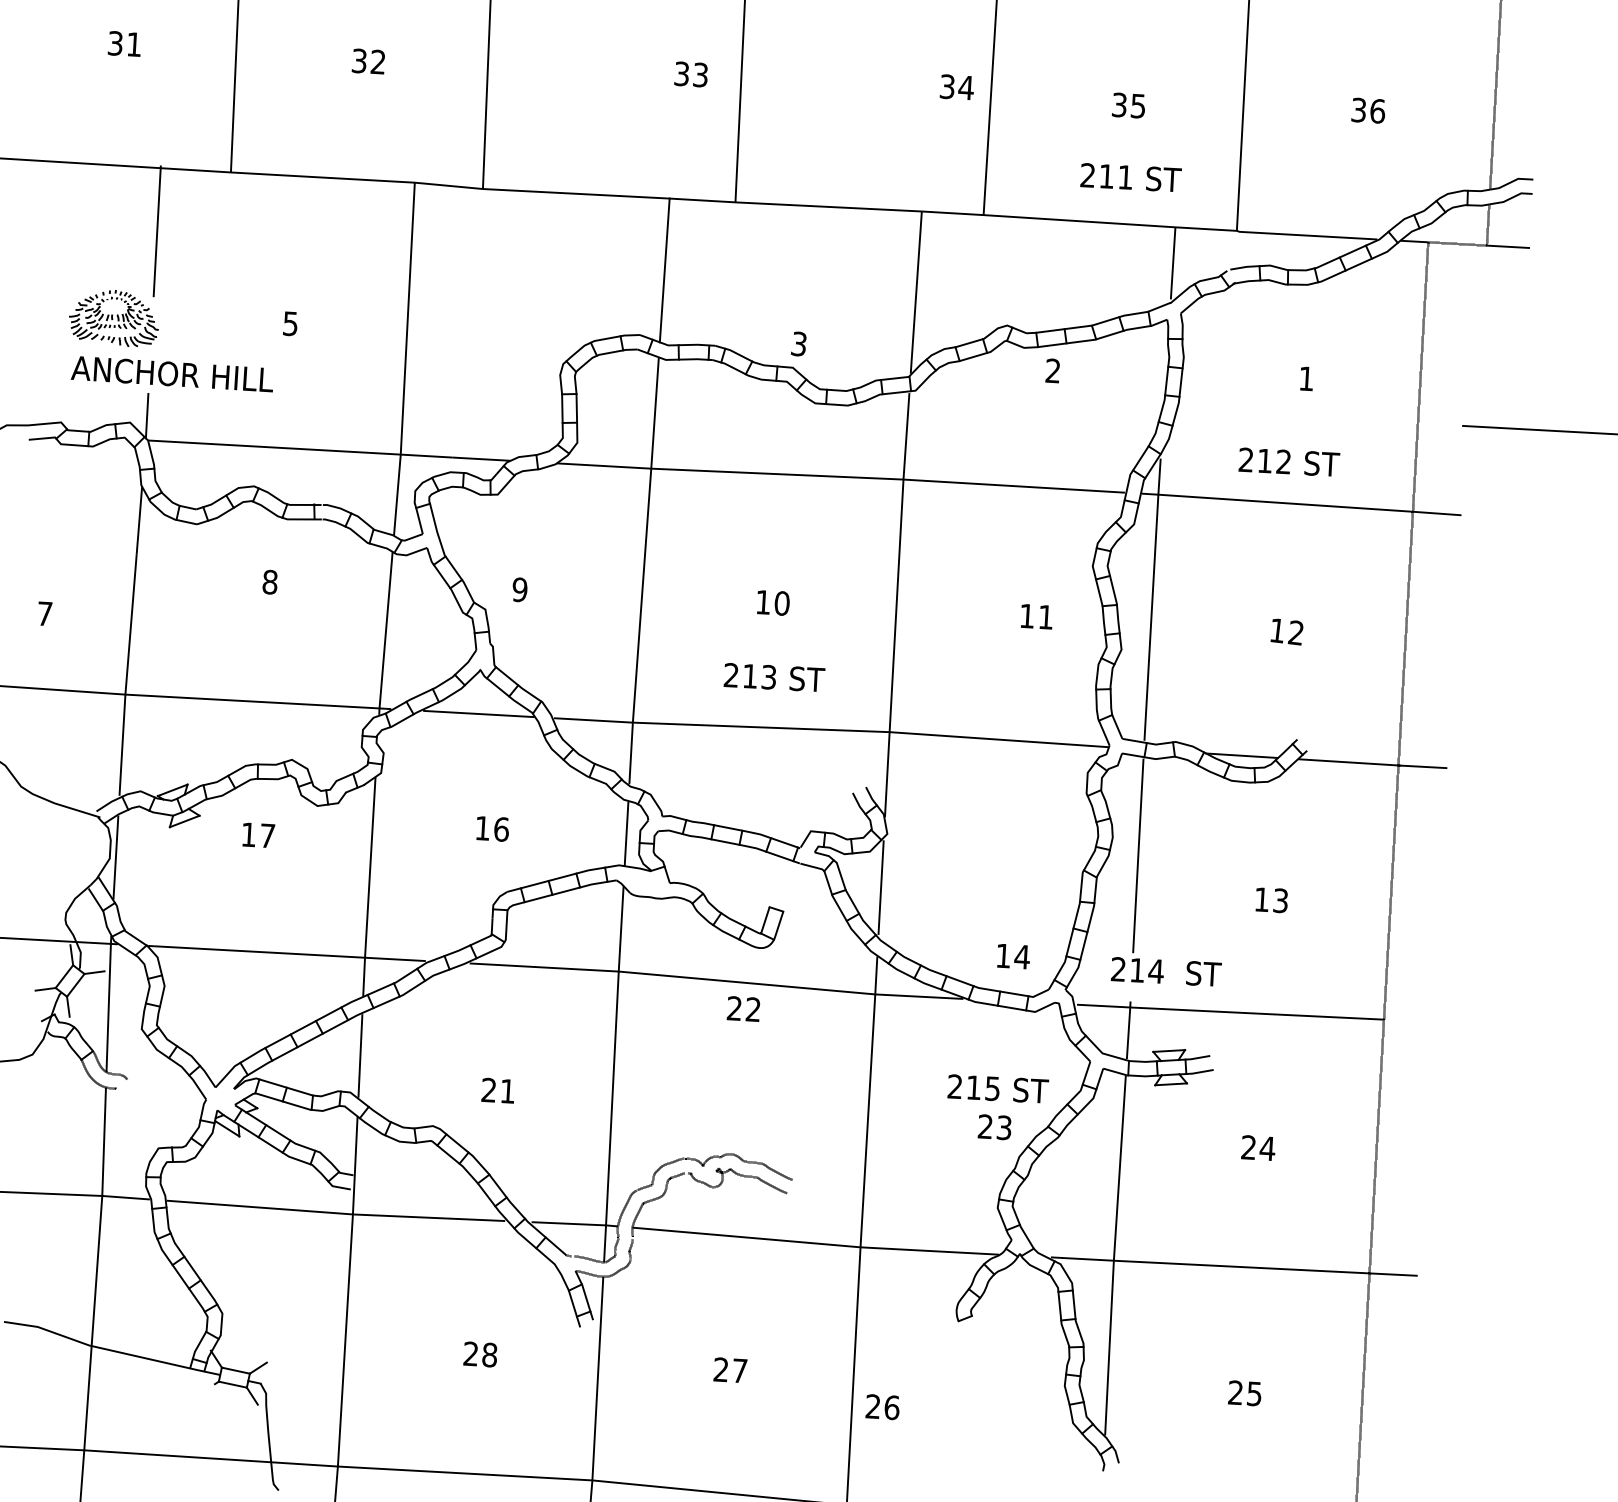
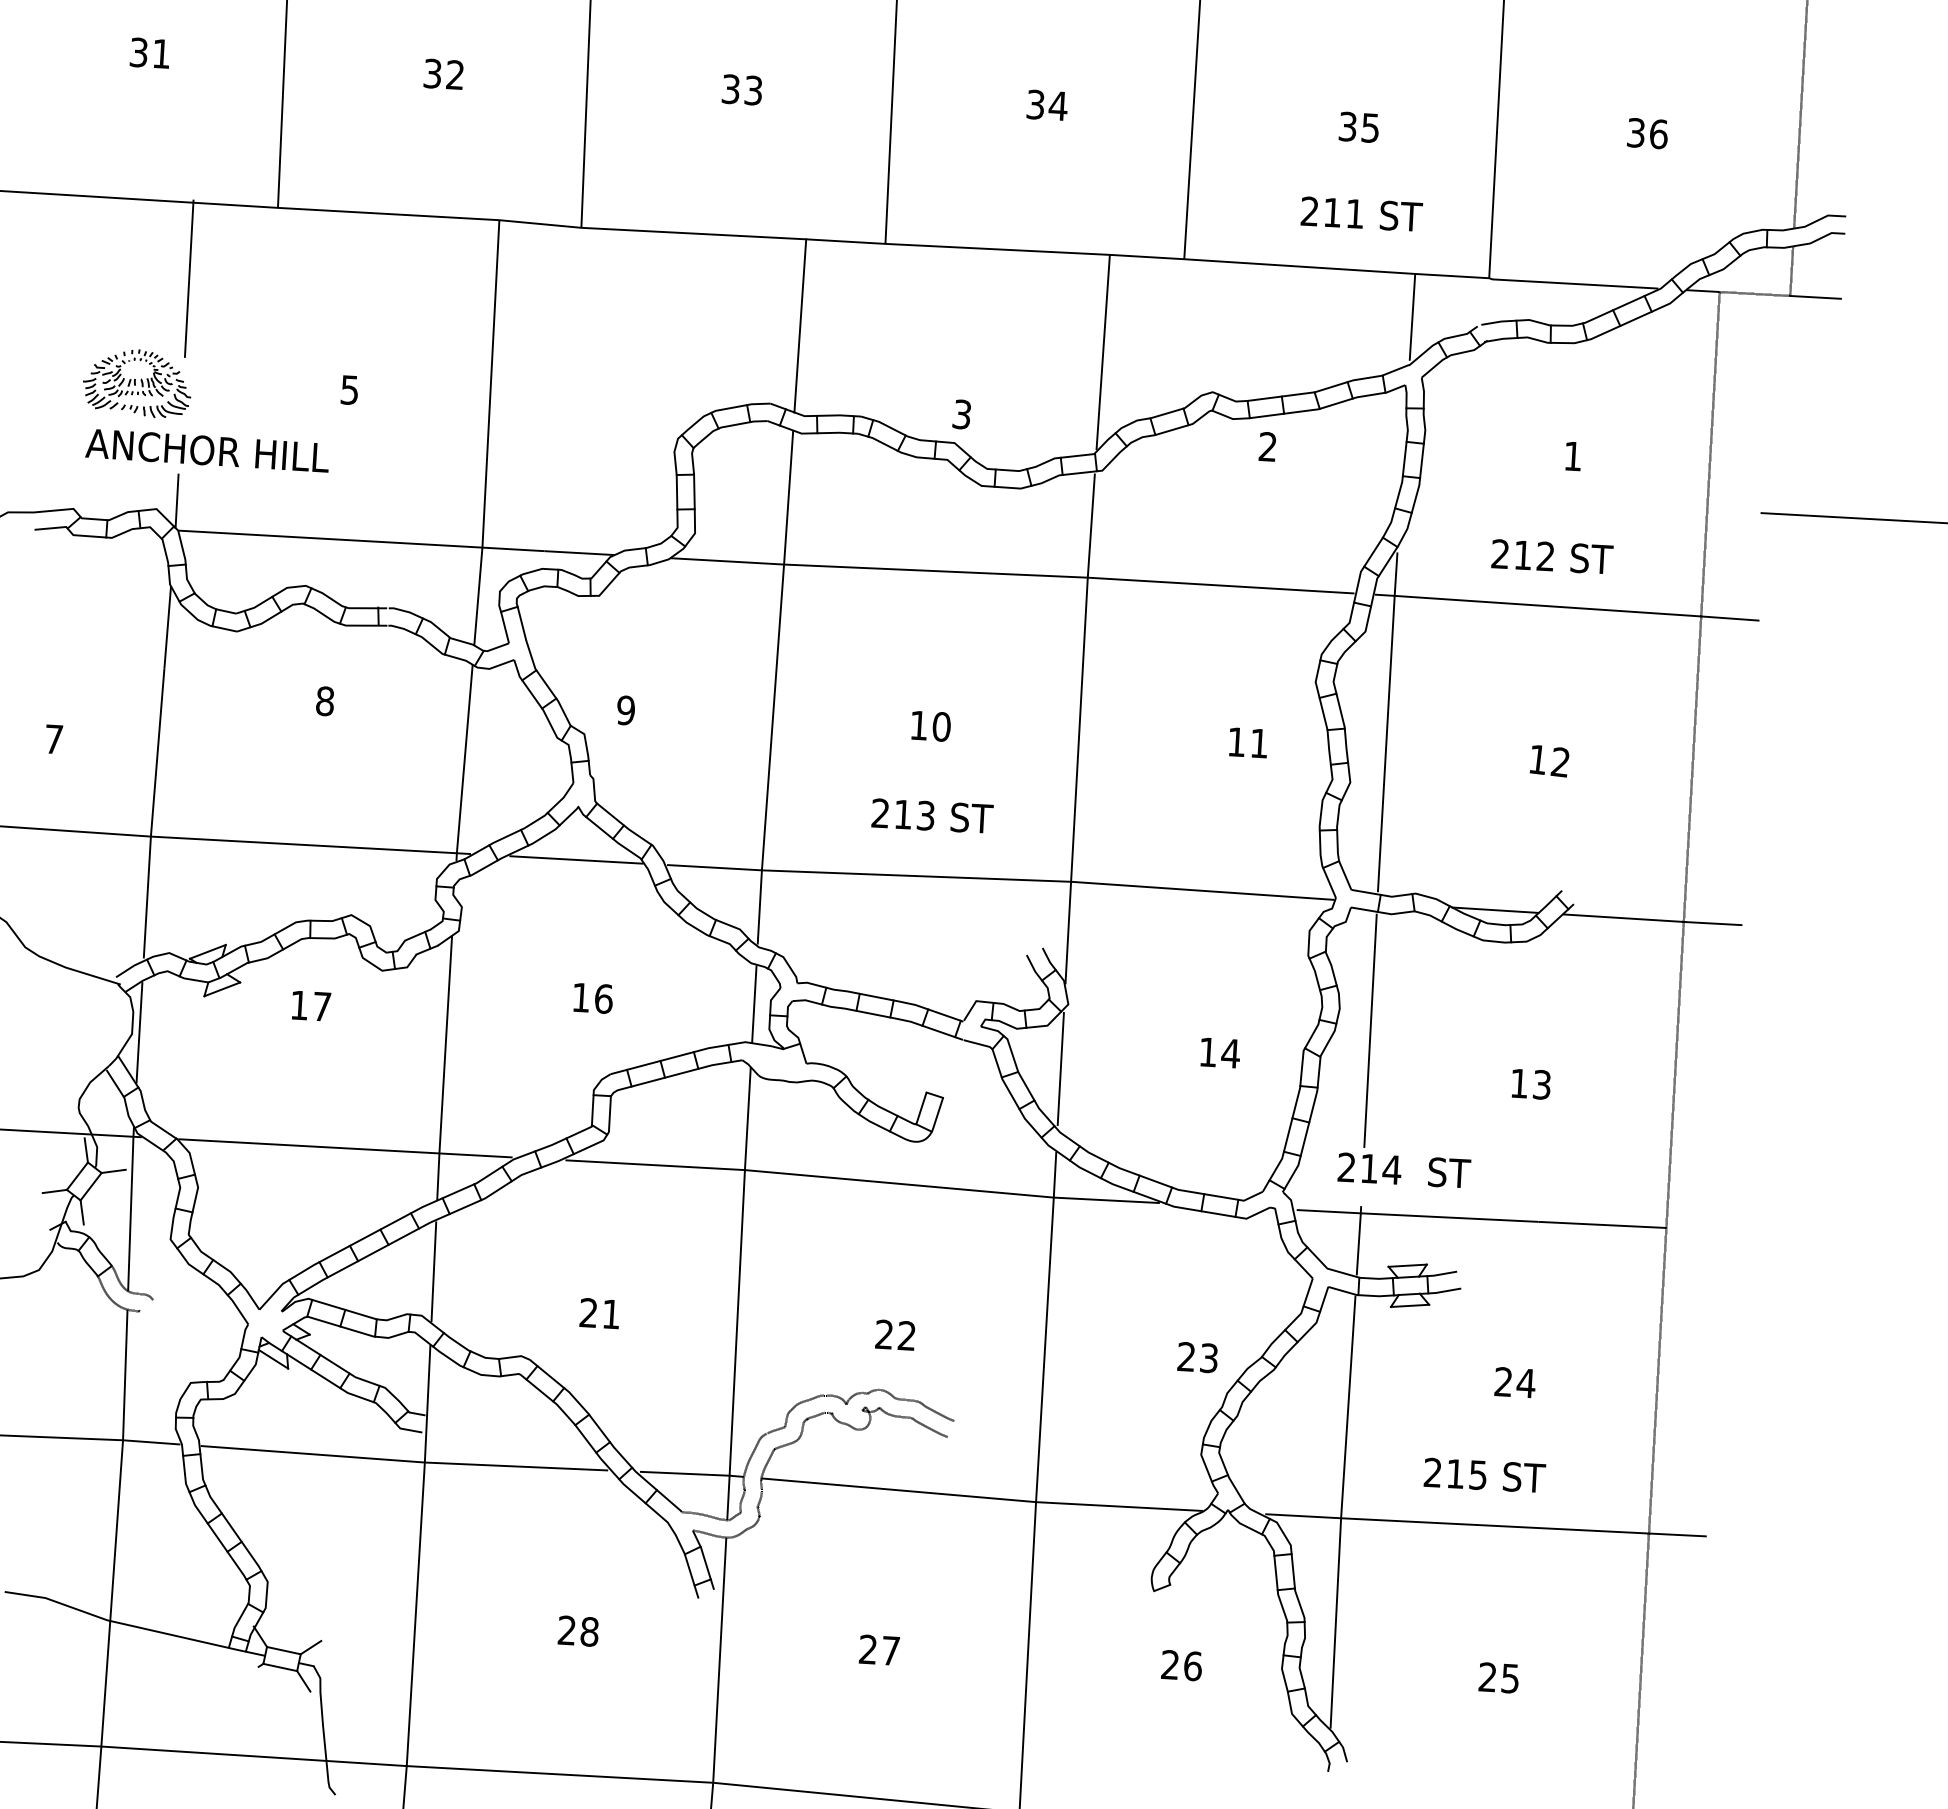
text: (690, 74) -> (741, 89), moved
text: (956, 86) -> (1046, 104), moved
text: (1012, 956) -> (1219, 1052), moved
text: (743, 1008) -> (895, 1334), moved
text: (997, 1088) -> (1484, 1474), moved
text: (882, 1407) -> (1181, 1665), moved

